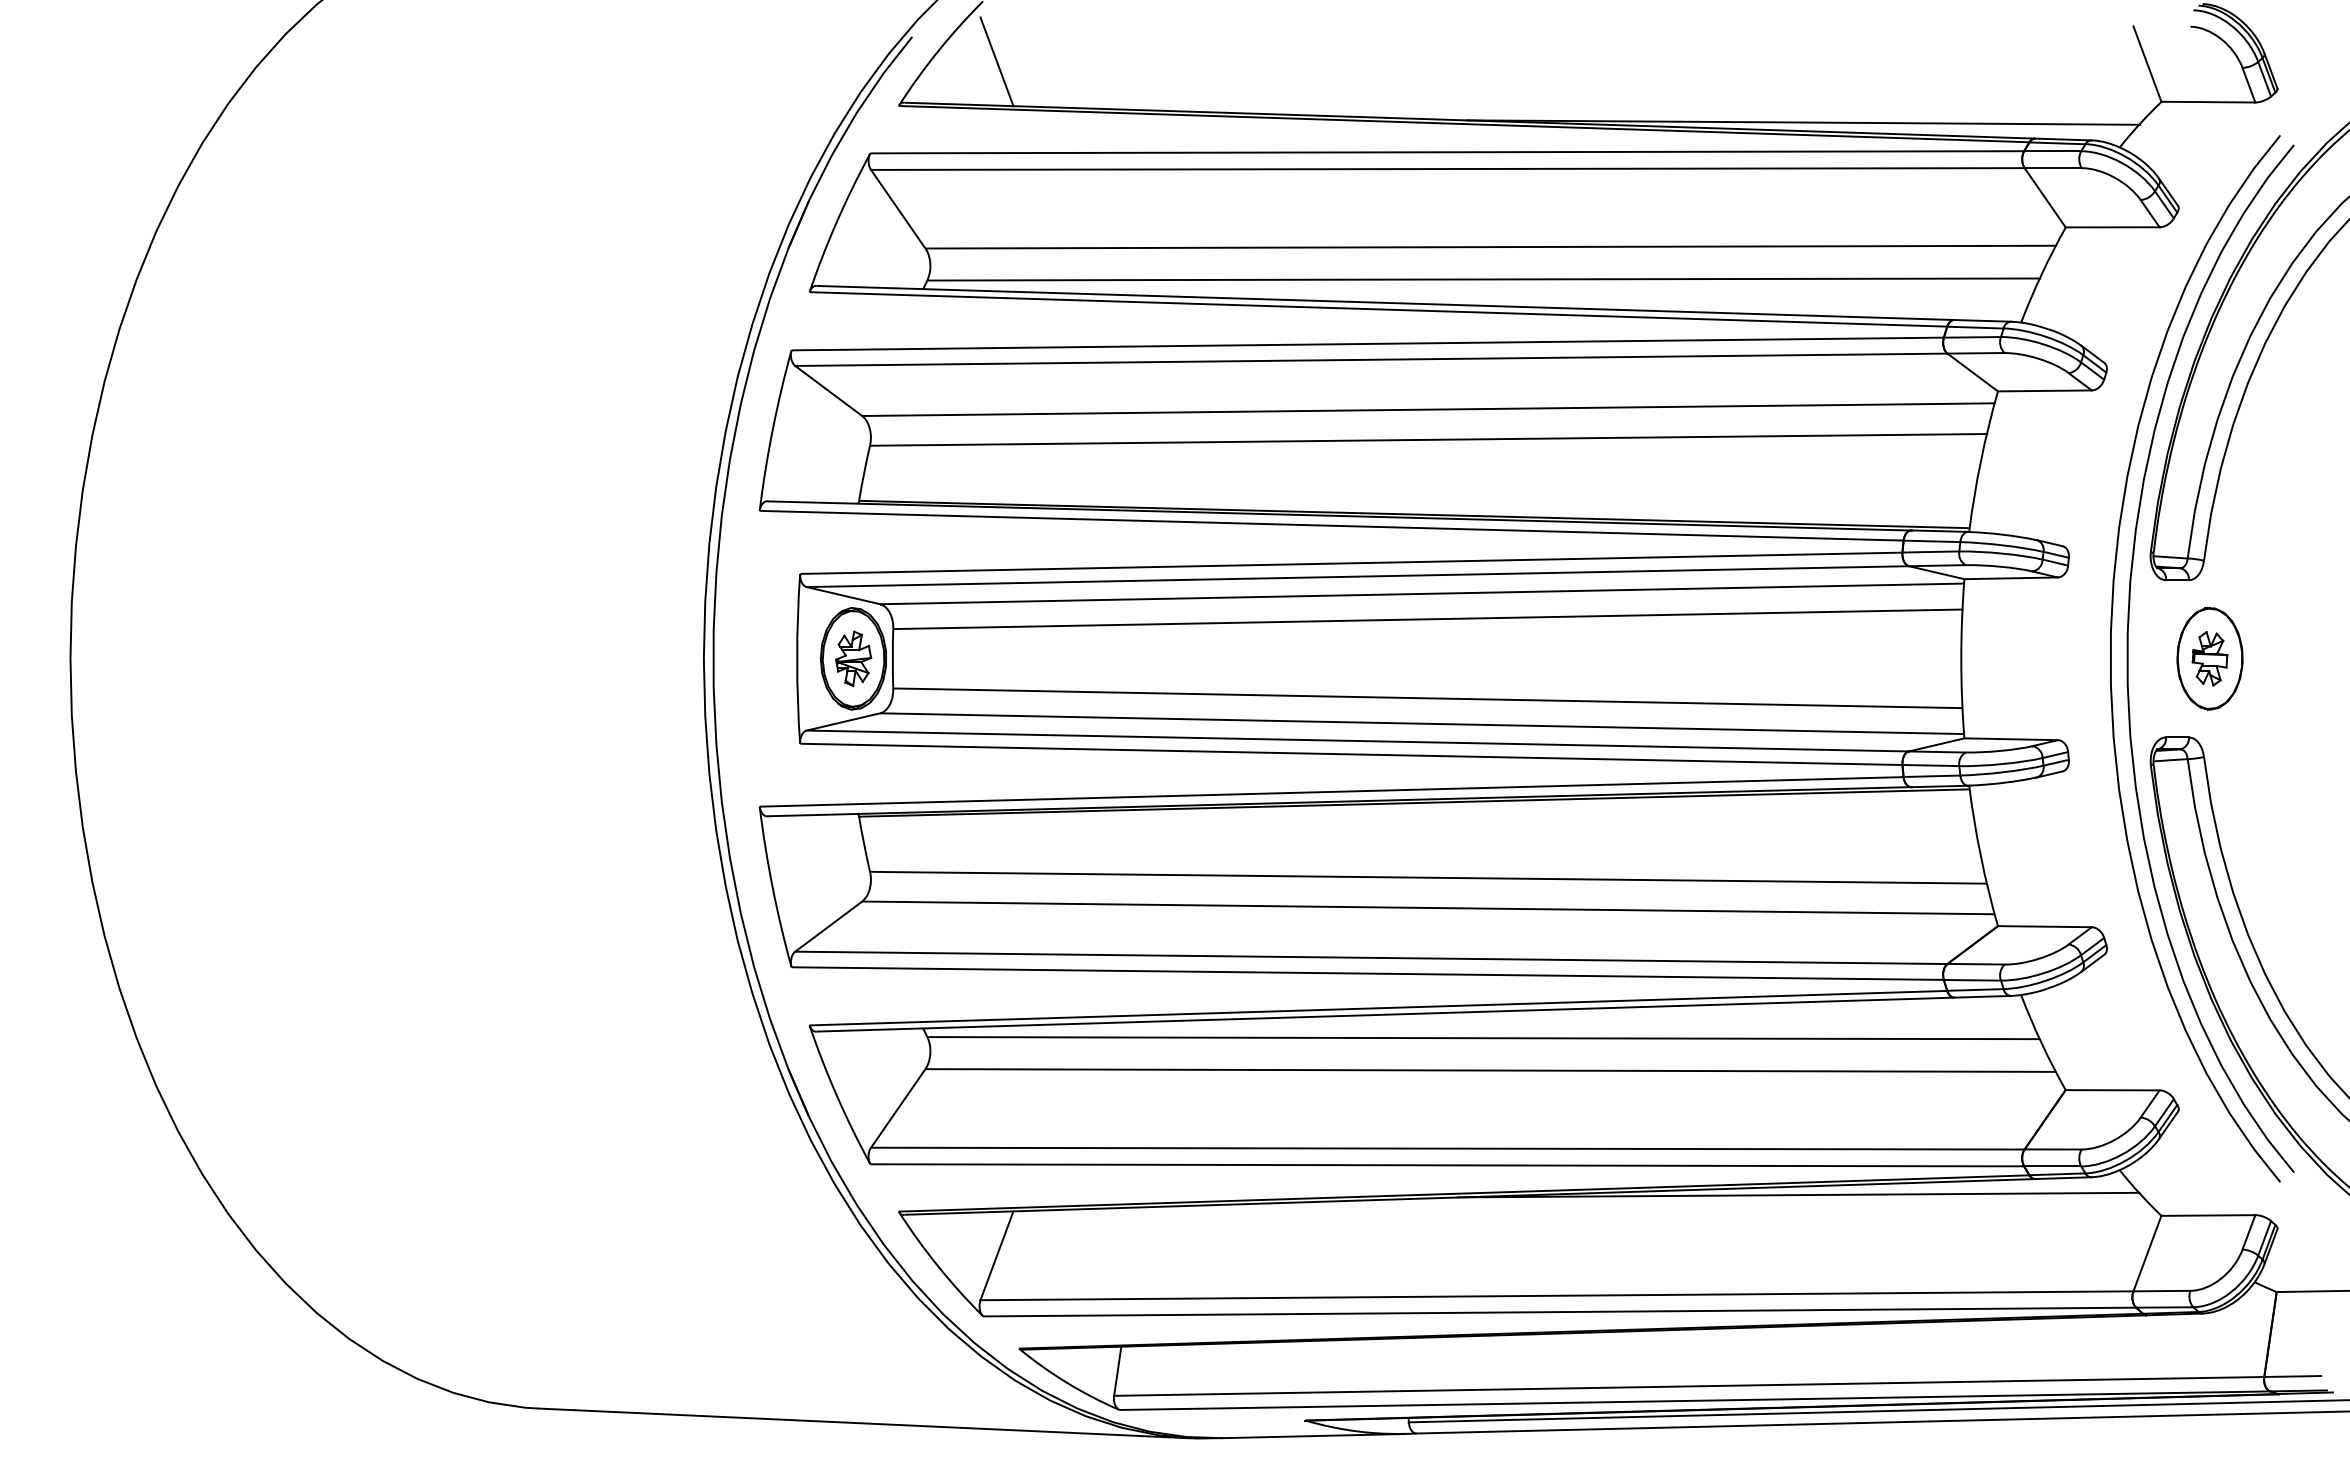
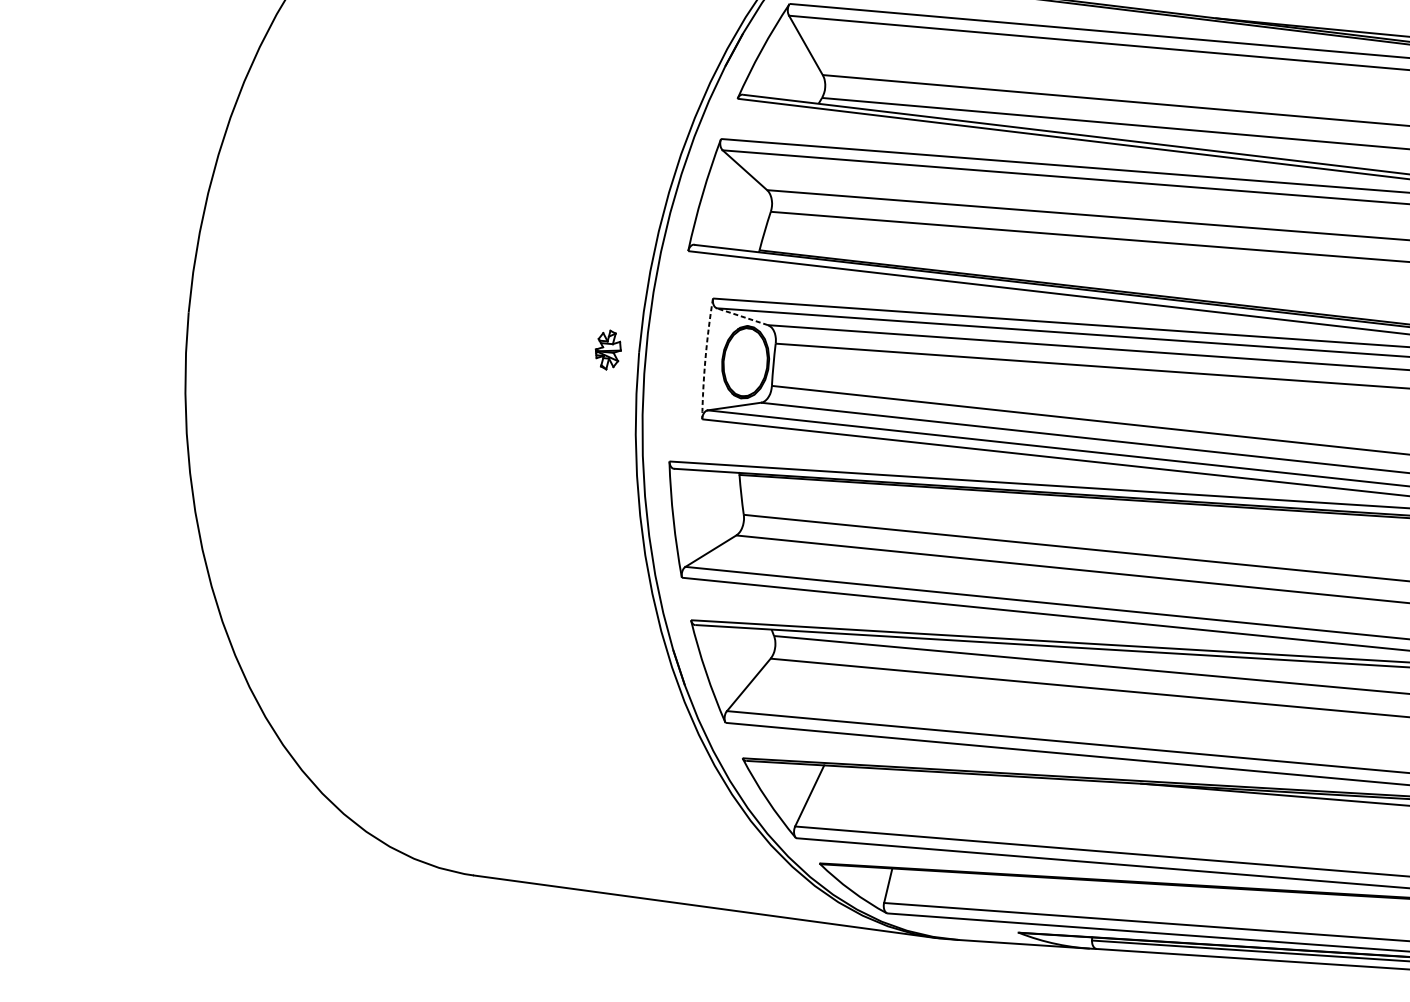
line: (843, 595) -> (742, 316), solid -> dashed
arc: (797, 658) -> (705, 358), solid -> dashed
part: (853, 658) -> (608, 349), moved

